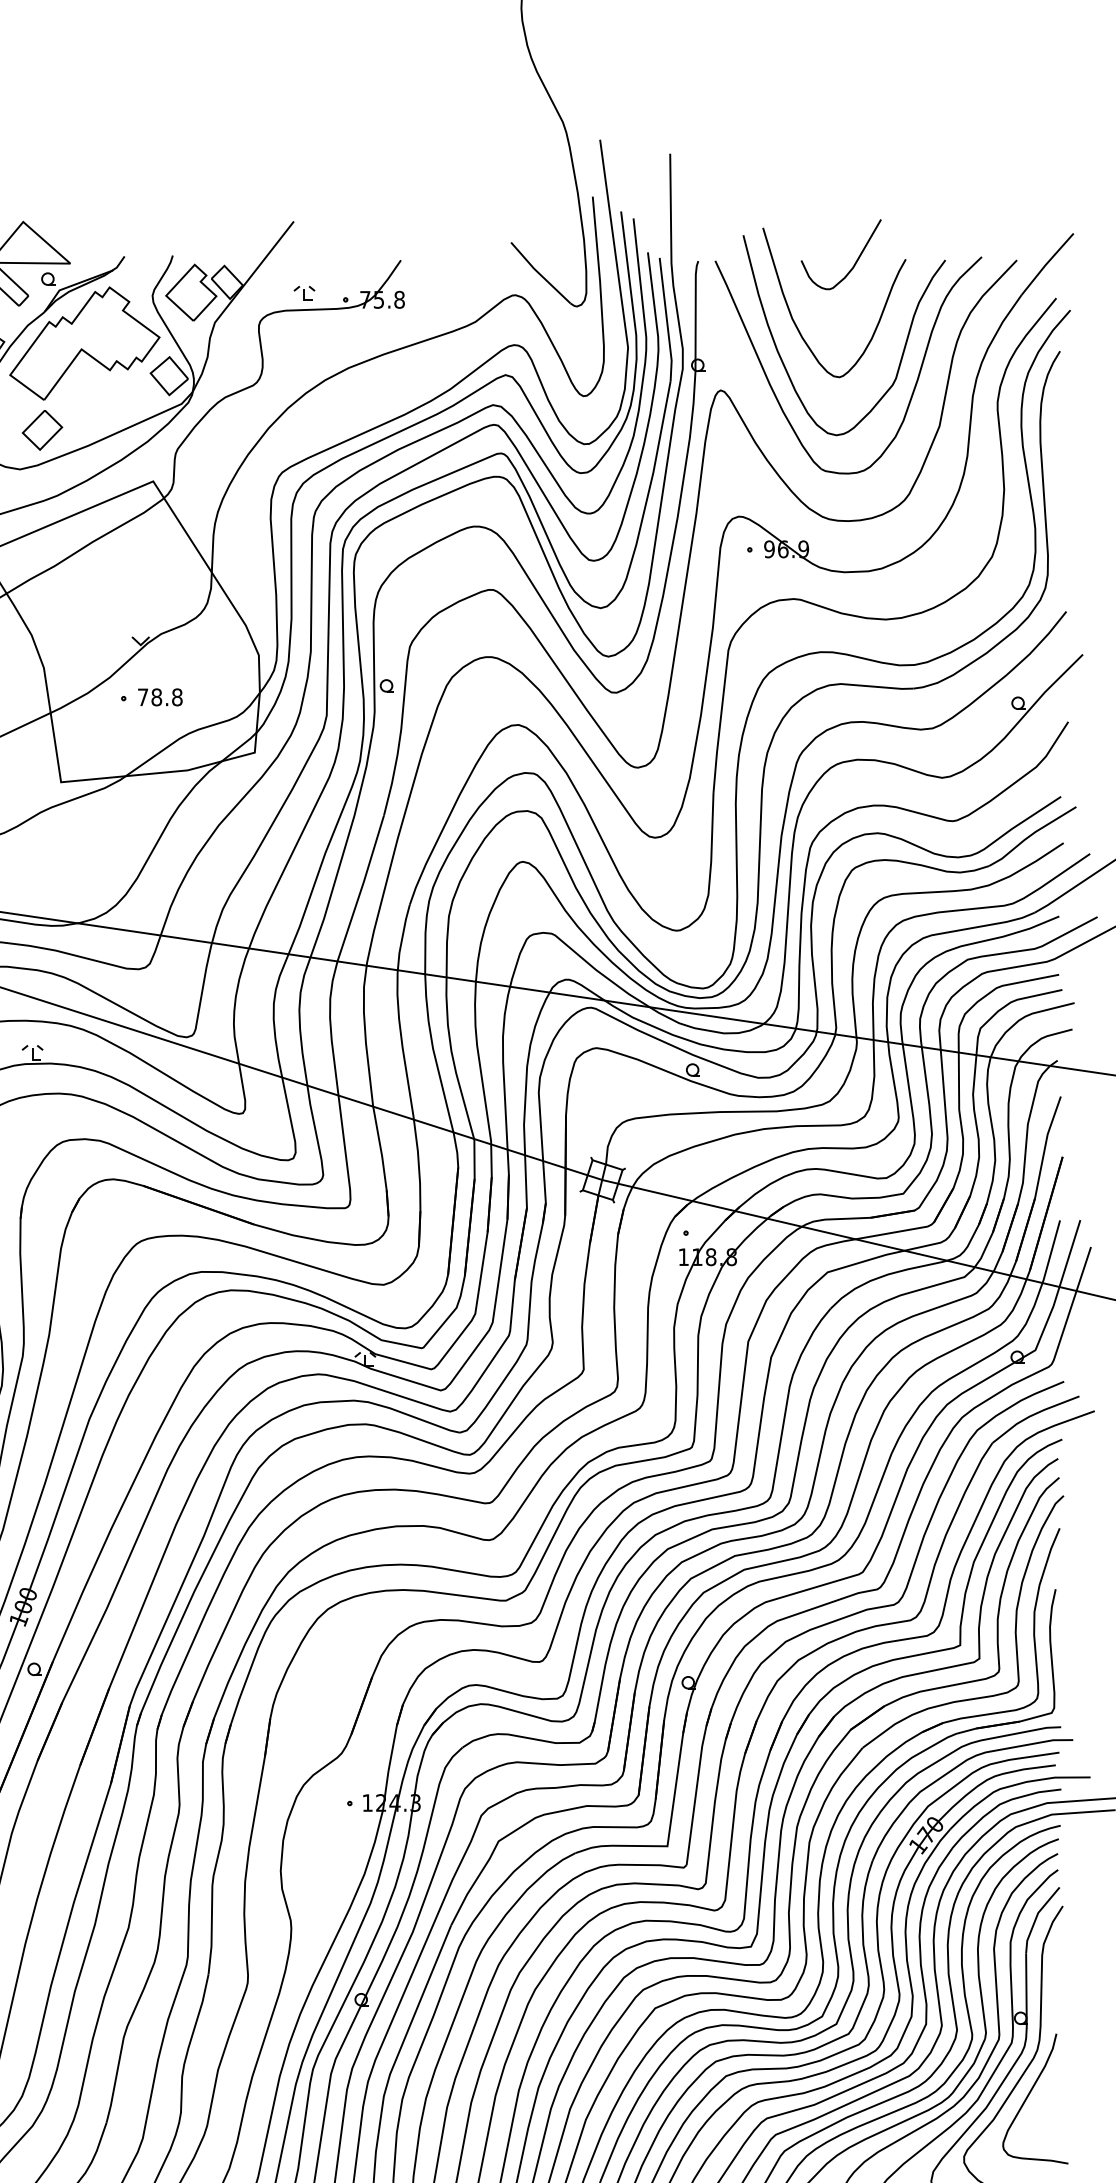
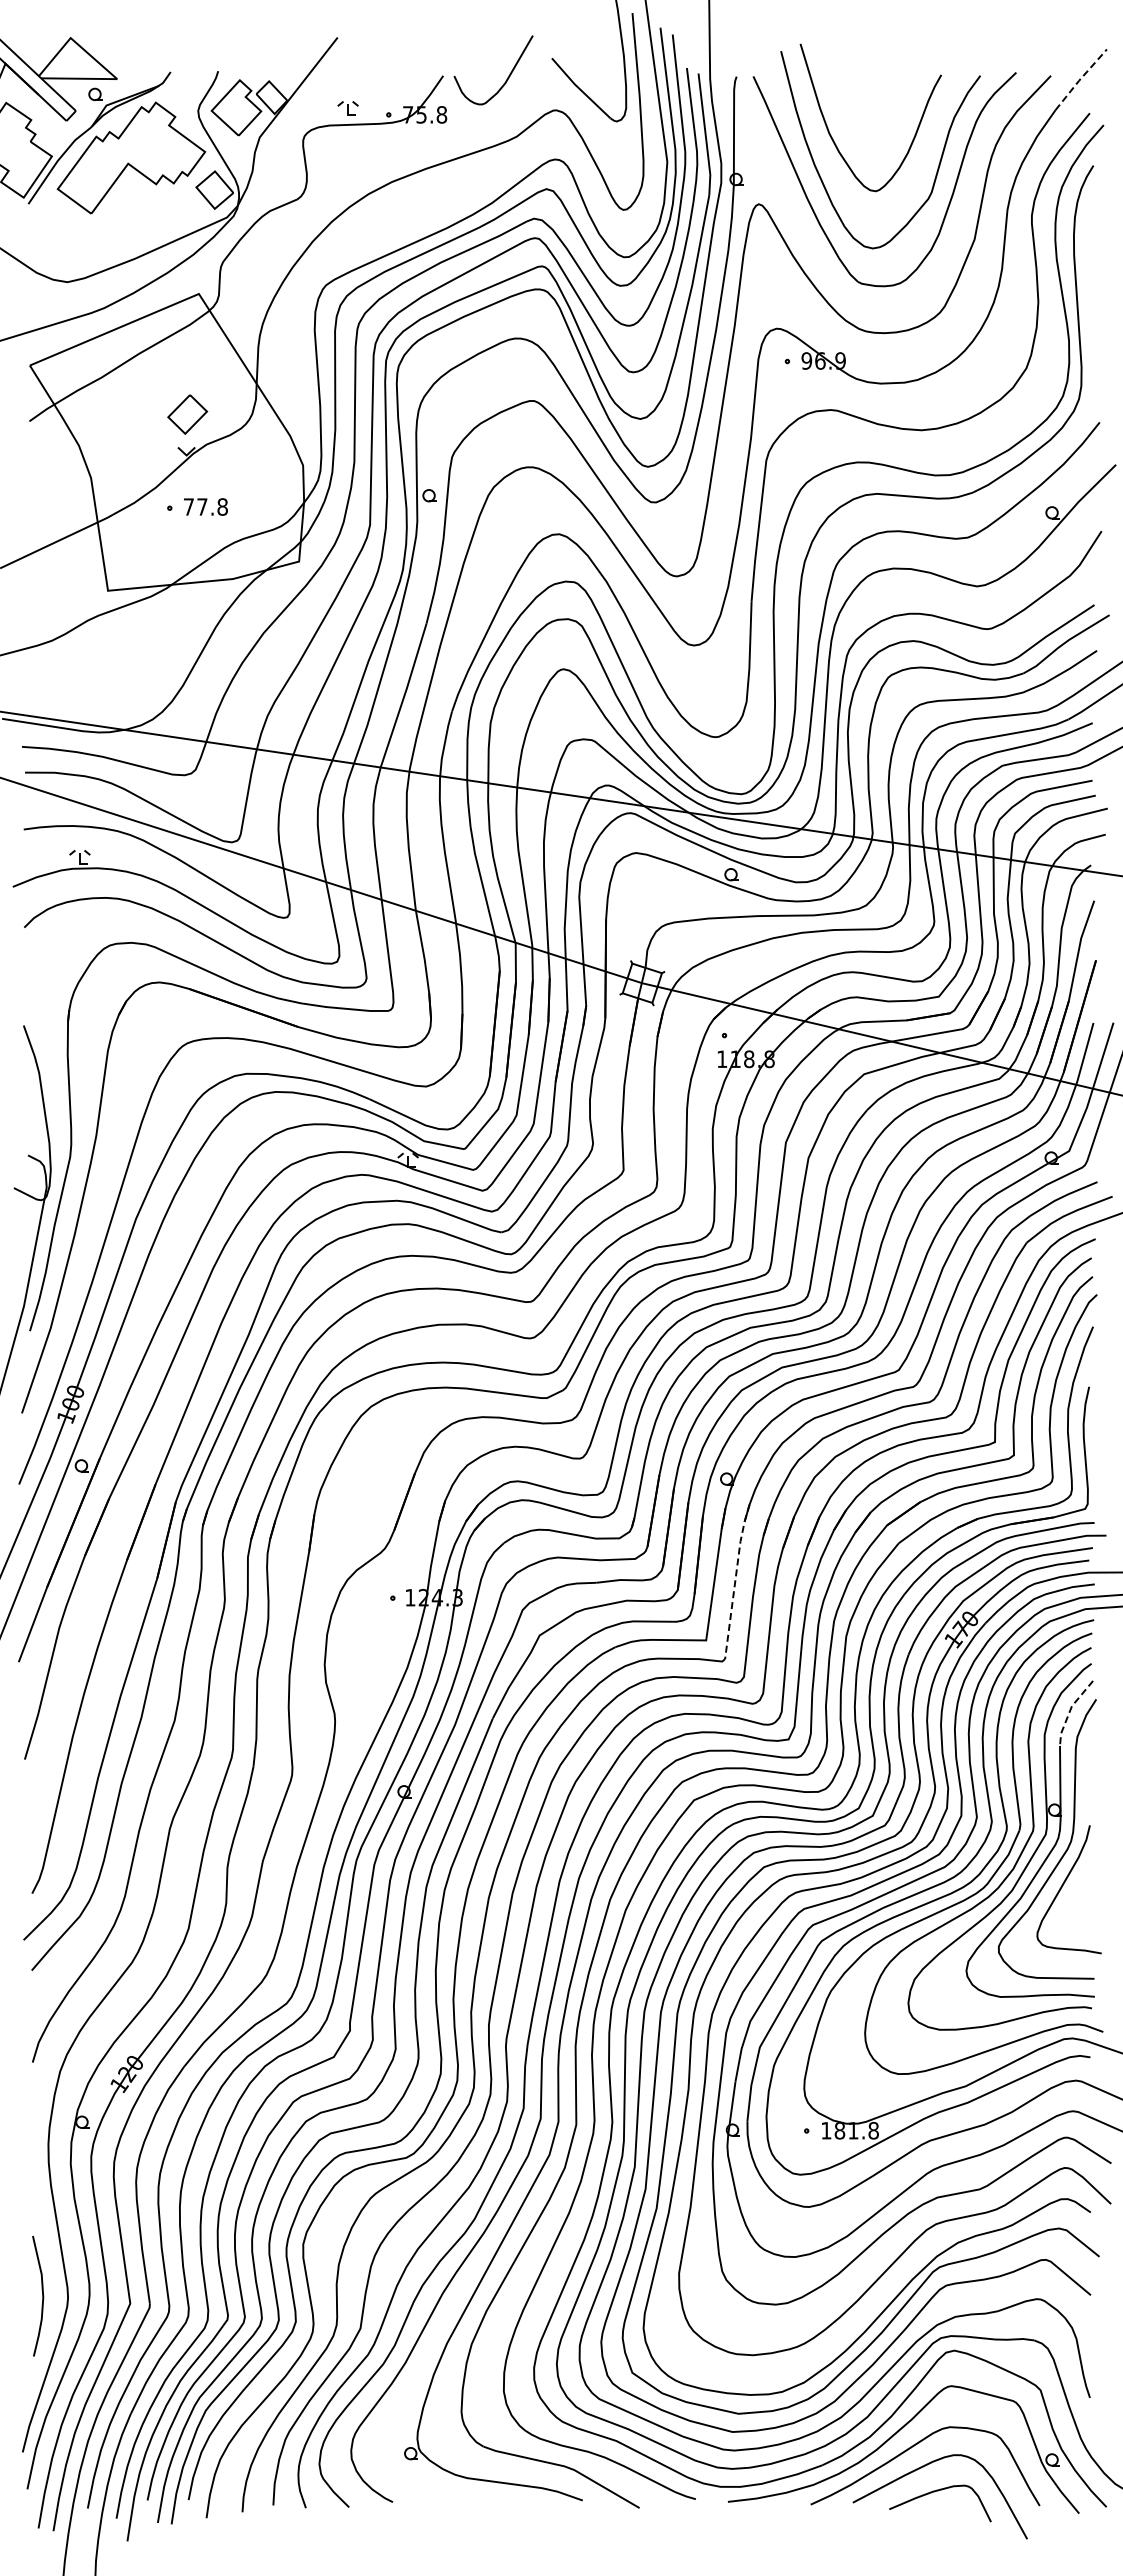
line: (1046, 263) -> (1080, 79), solid -> dashed
curve: (853, 264) -> (505, 80), moved
part: (42, 430) -> (187, 414), moved
text: (156, 696) -> (202, 506), 78.8 -> 77.8
line: (697, 1785) -> (735, 1580), solid -> dashed
line: (1036, 1917) -> (1070, 1710), solid -> dashed

